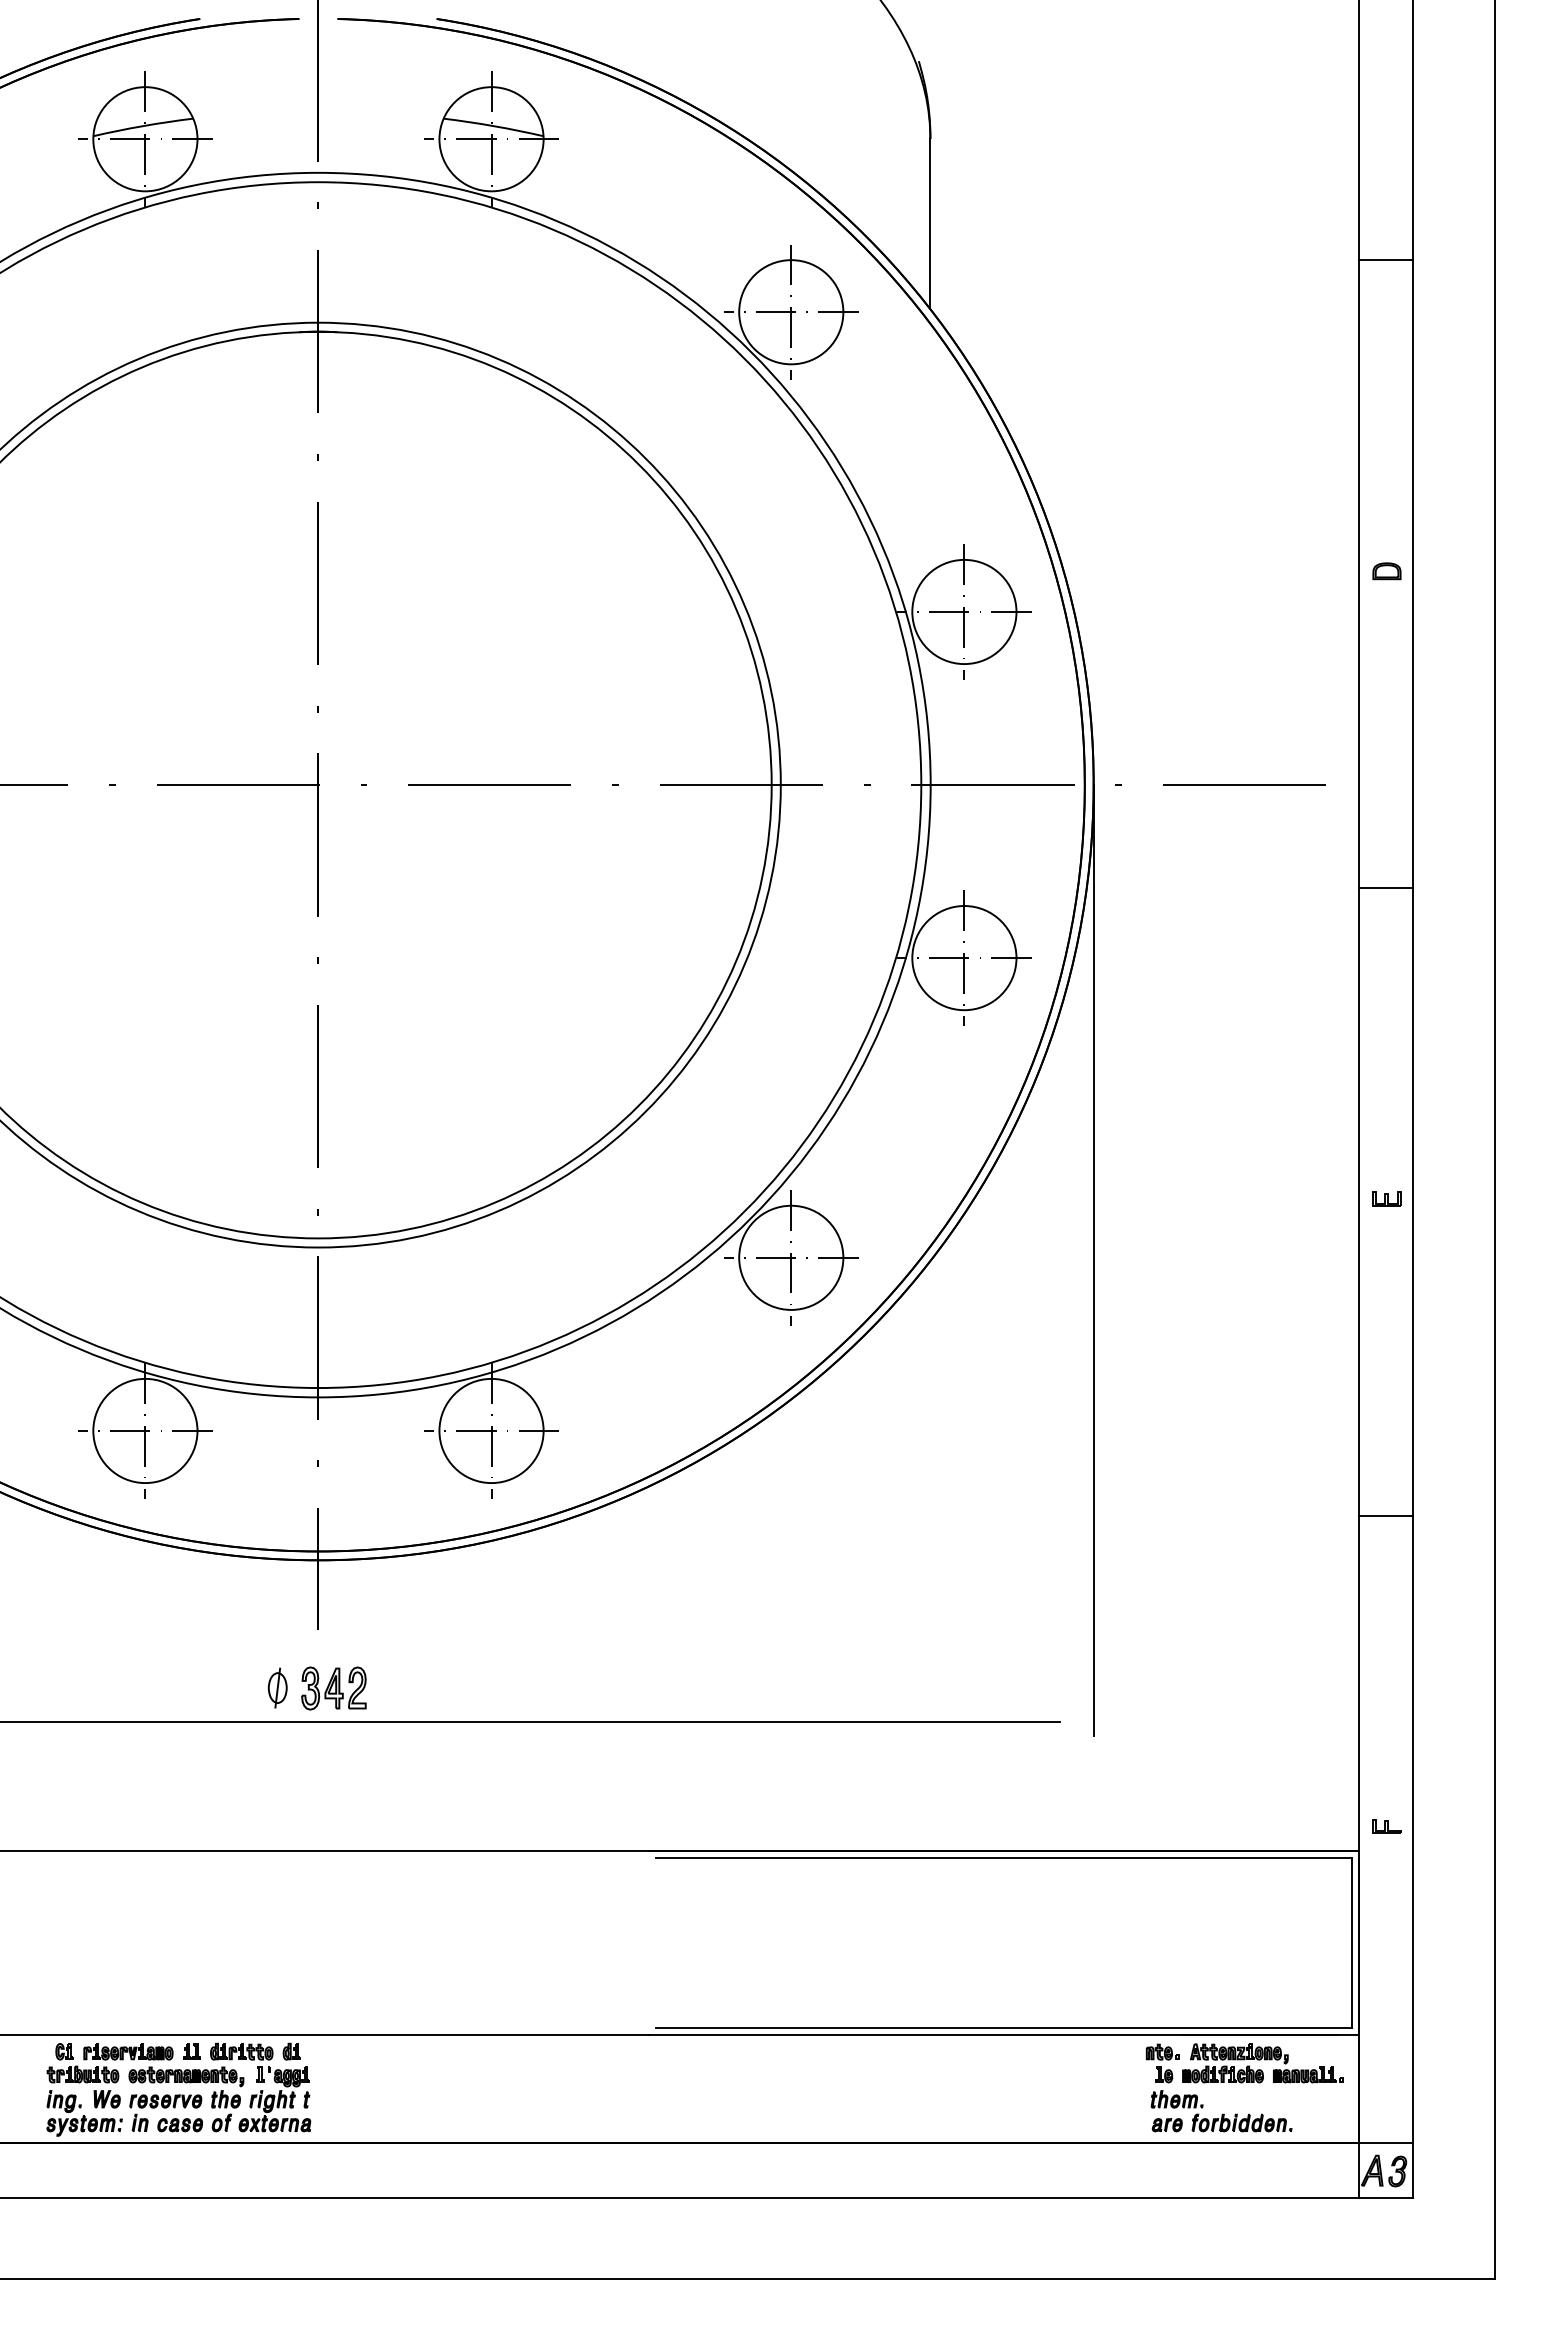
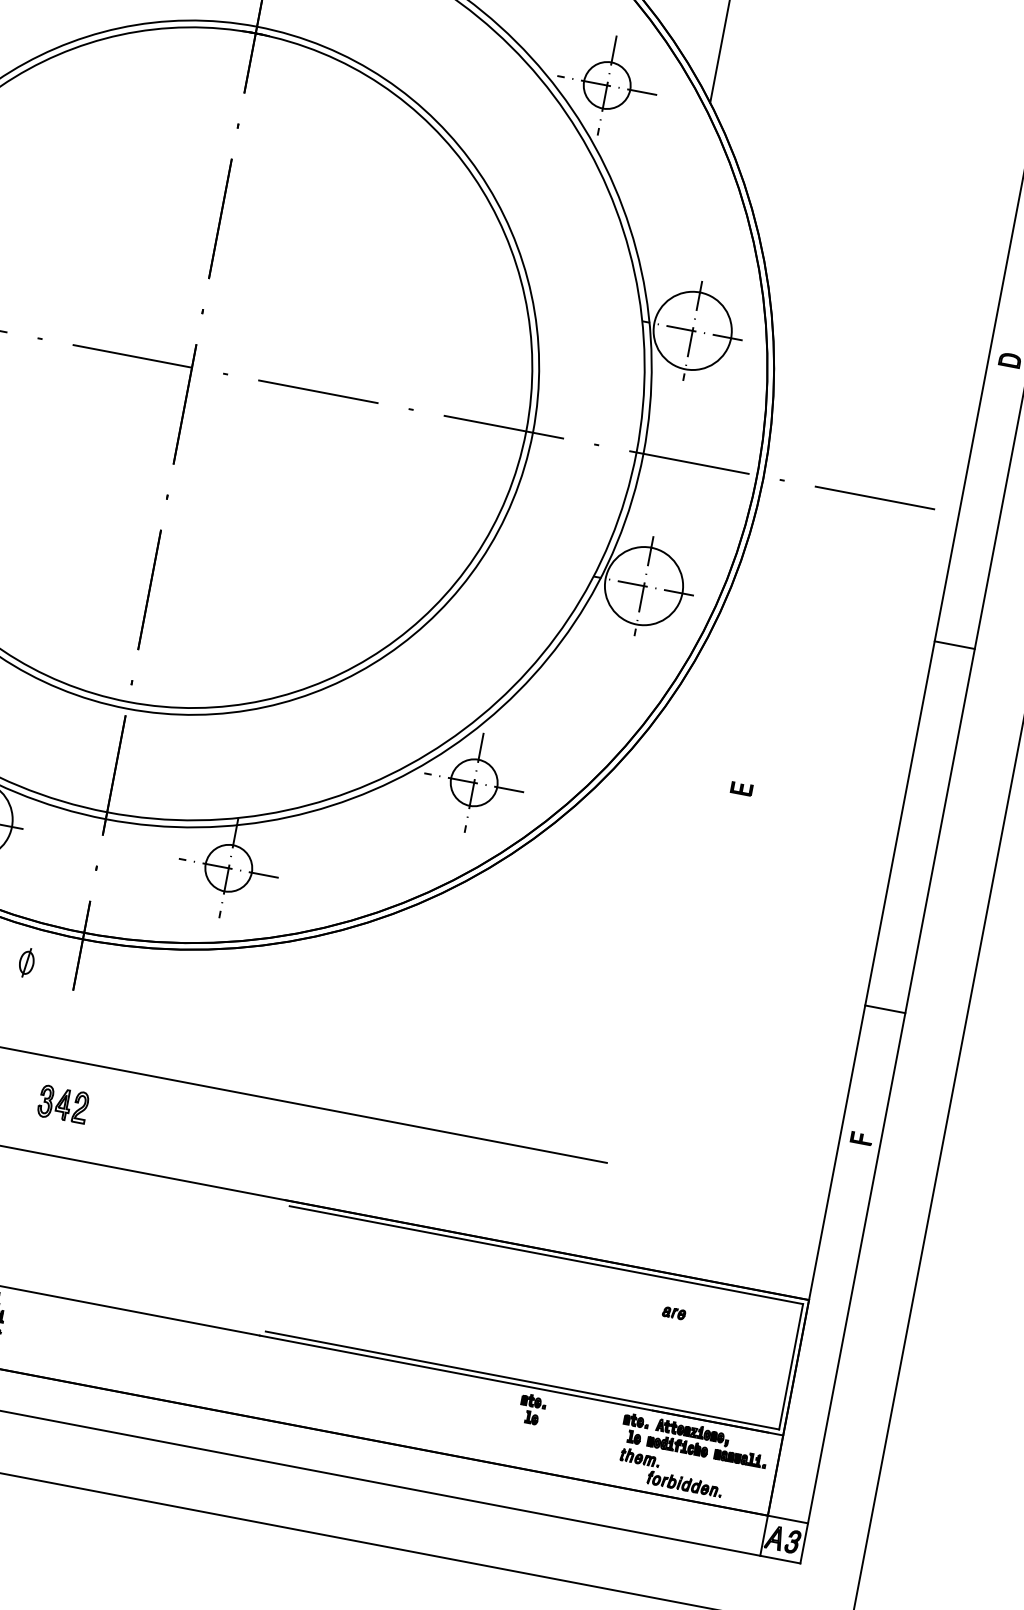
circle: (791, 312) -> (607, 85), size x0.6
line: (1385, 887) -> (954, 644), moved
part: (1386, 1198) -> (741, 788), moved
circle: (791, 1257) -> (474, 782), size x0.6
line: (1093, 1260) -> (696, 827), removed
circle: (491, 1430) -> (228, 867), size x0.6
line: (1385, 1515) -> (885, 1009), moved
part: (277, 1687) -> (26, 962), moved
part: (333, 1688) -> (62, 1104), moved
part: (1386, 1826) -> (861, 1138), moved
part: (1023, 2063) -> (532, 1409), added
part: (1166, 2125) -> (673, 1313), moved

